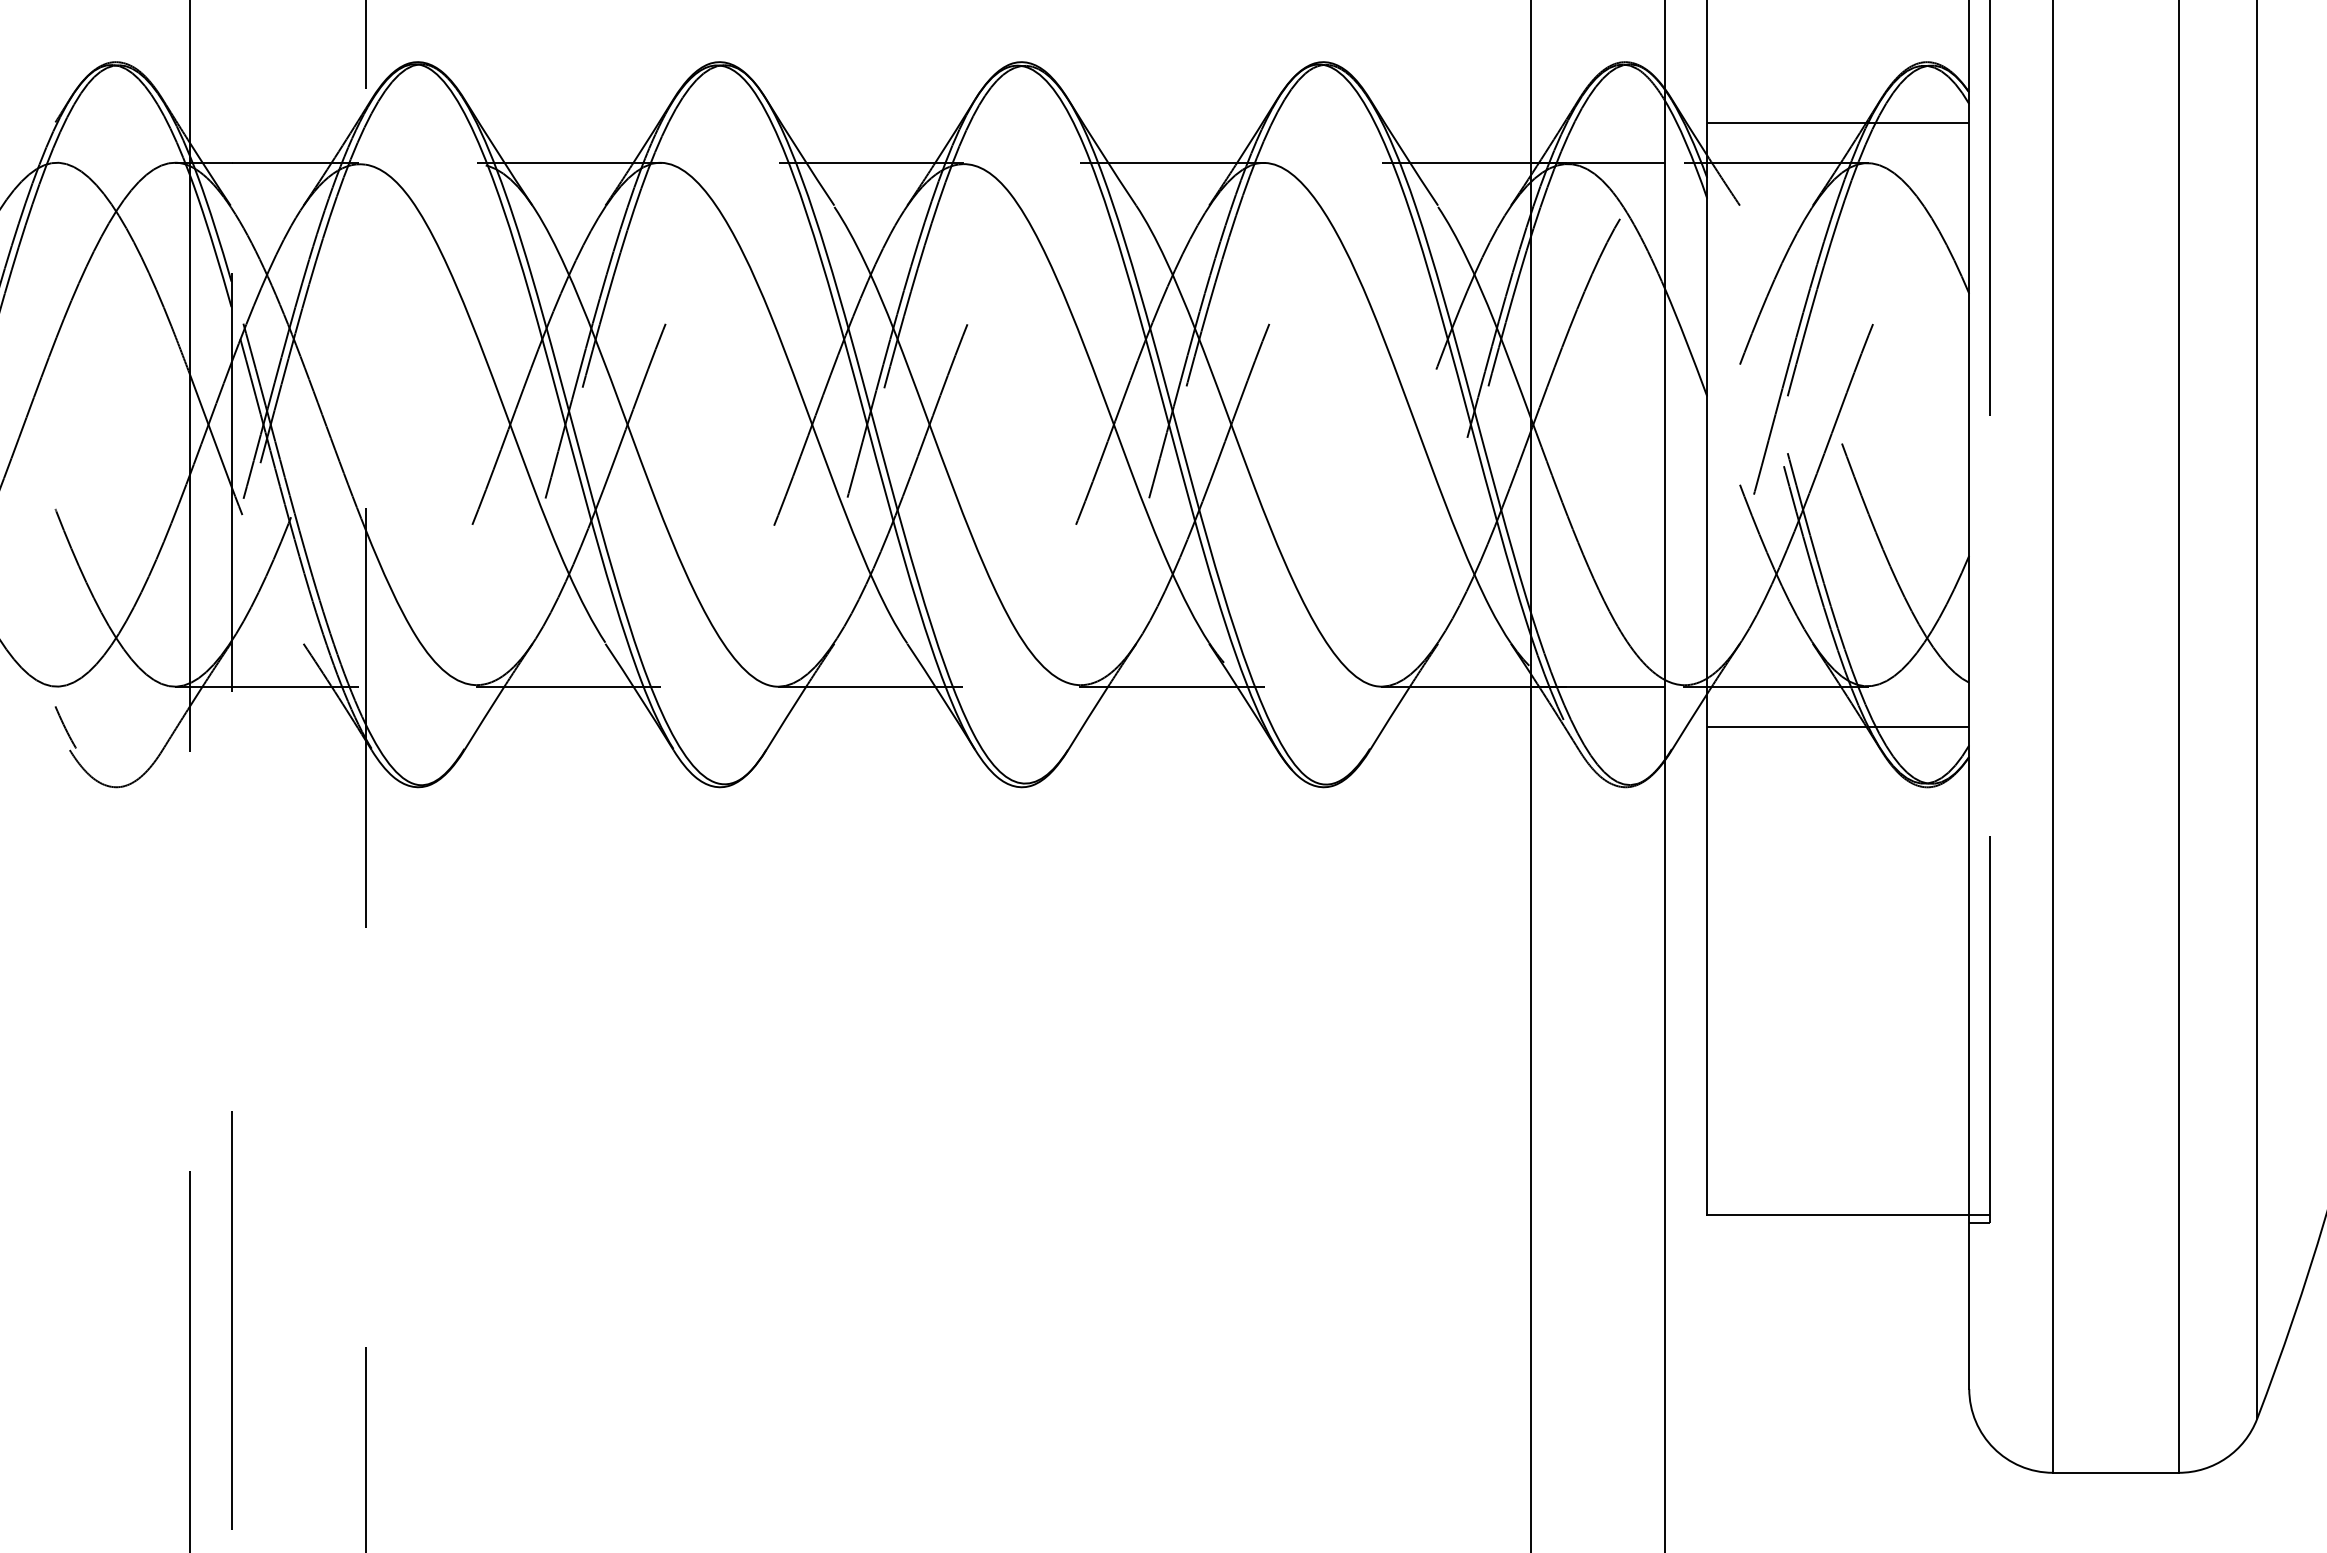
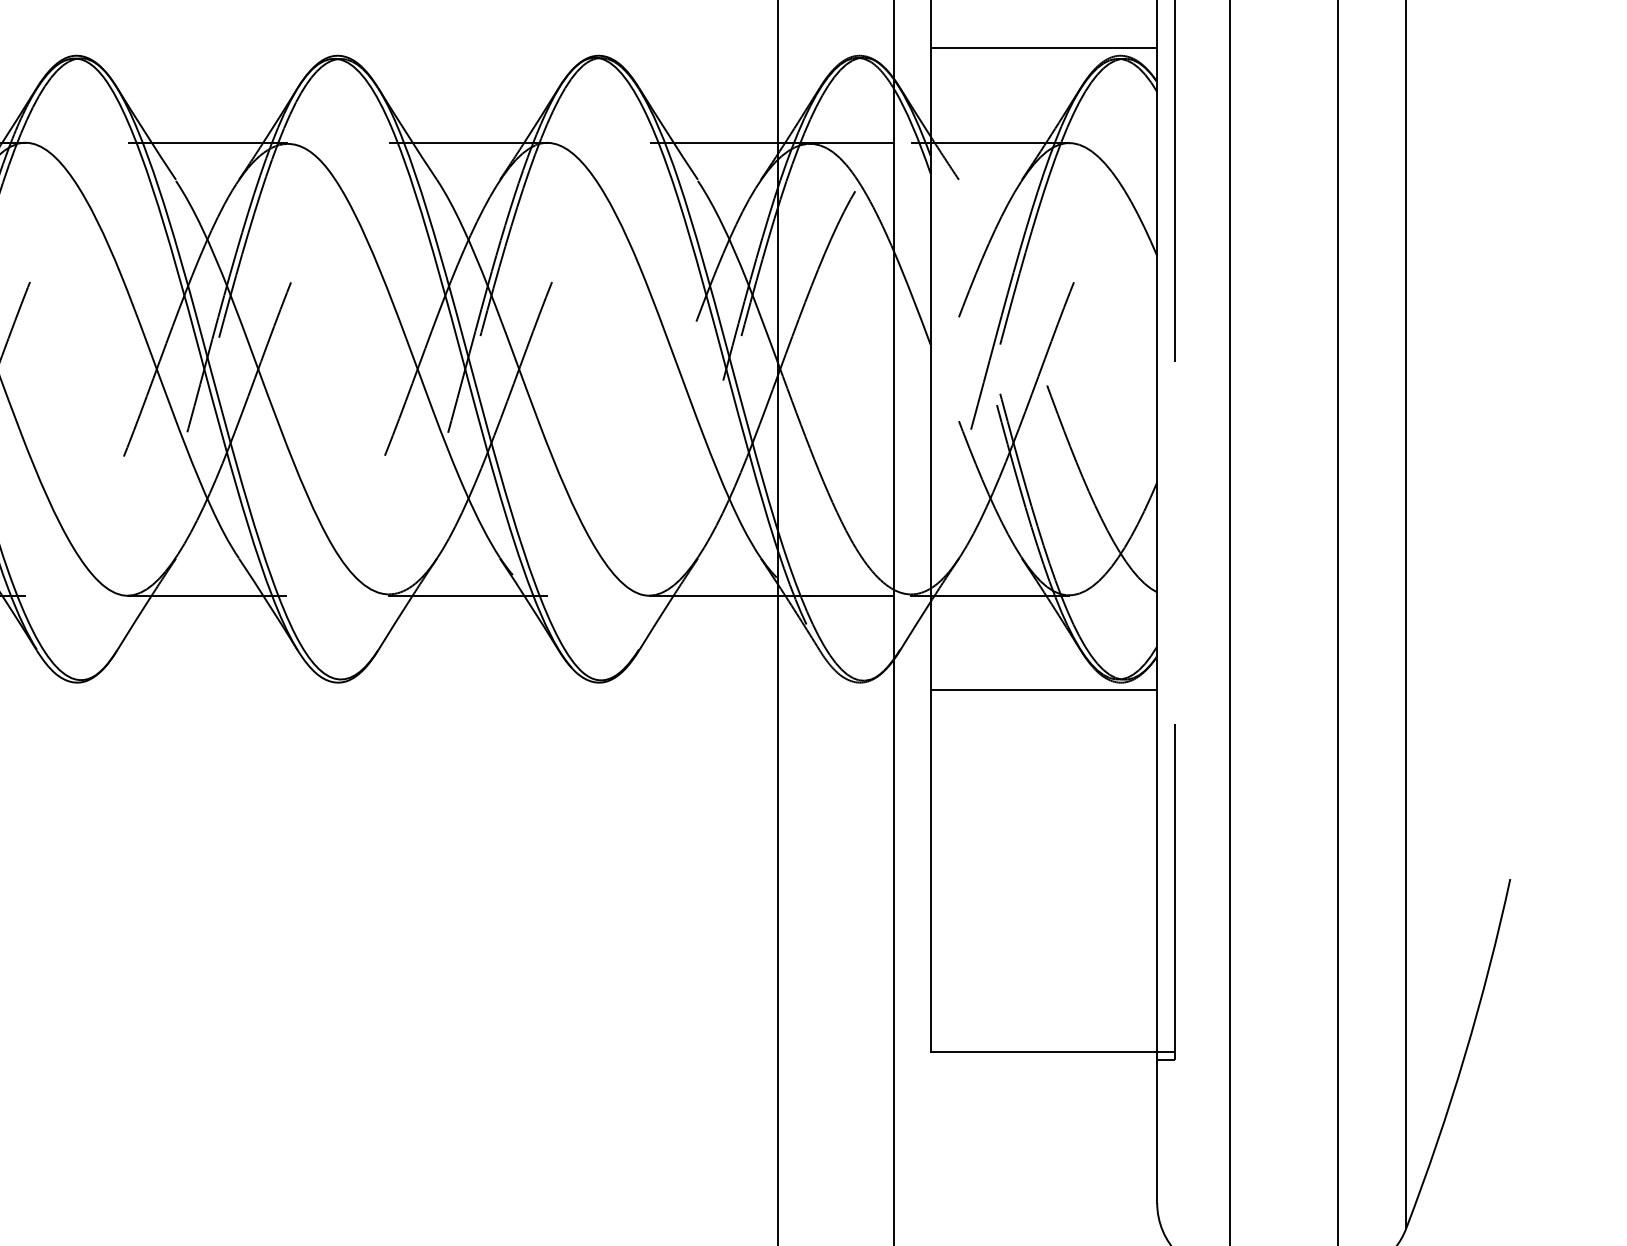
line: (1838, 122) -> (1044, 48), moved
line: (1838, 726) -> (1044, 689), moved

